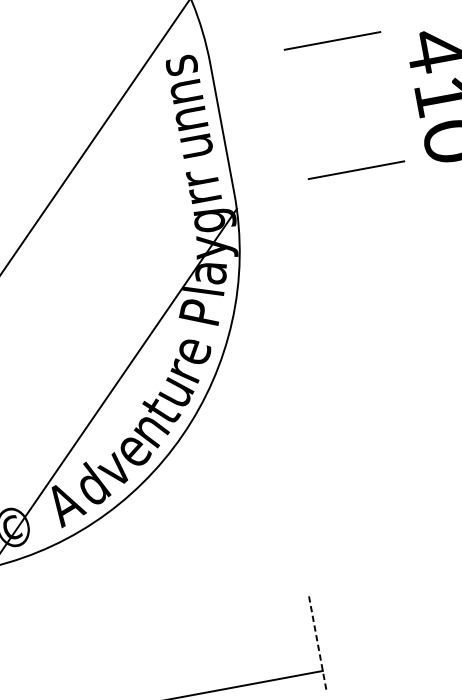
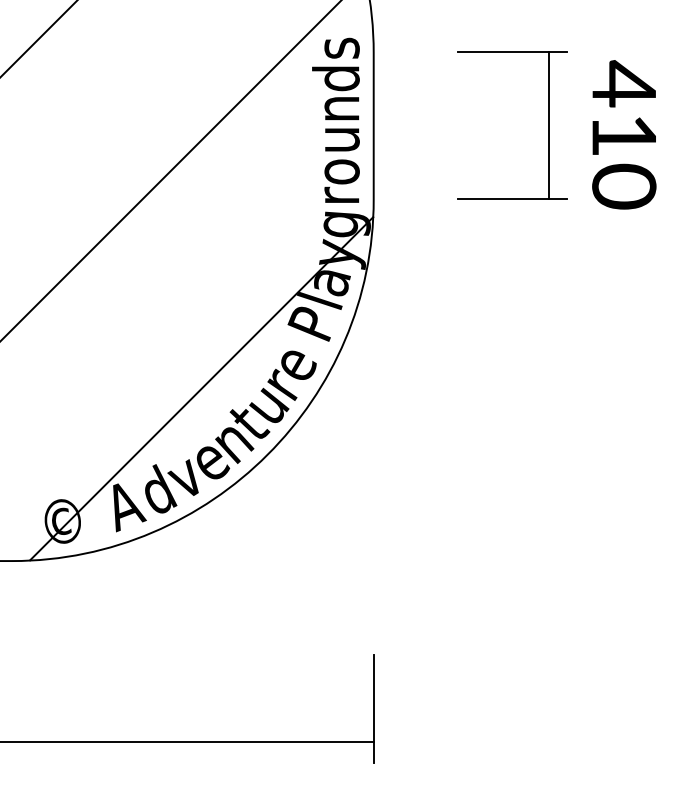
text: (180, 93) -> (335, 78), n -> d
line: (376, 99) -> (548, 125), added
text: (201, 173) -> (341, 171), r -> o
line: (317, 641) -> (373, 708), dashed -> solid

